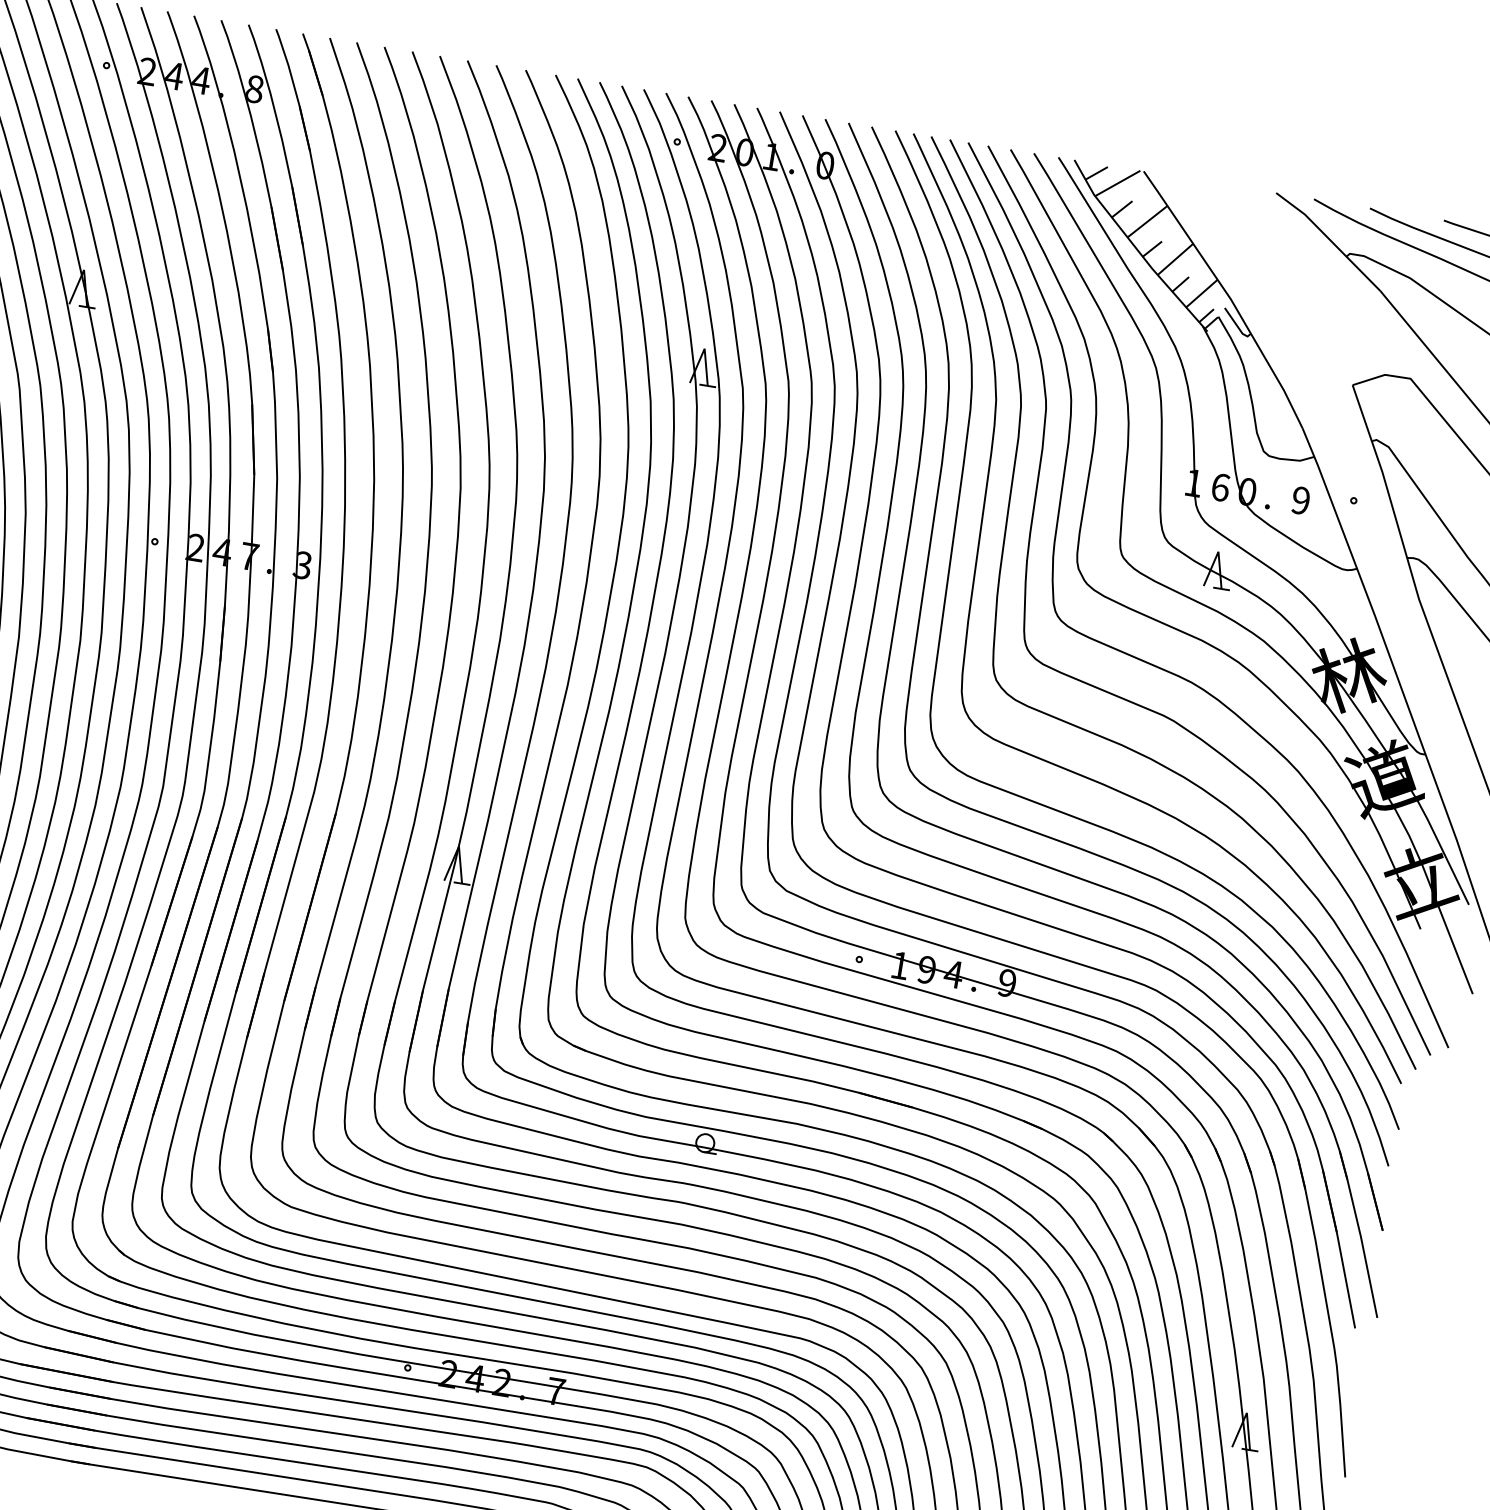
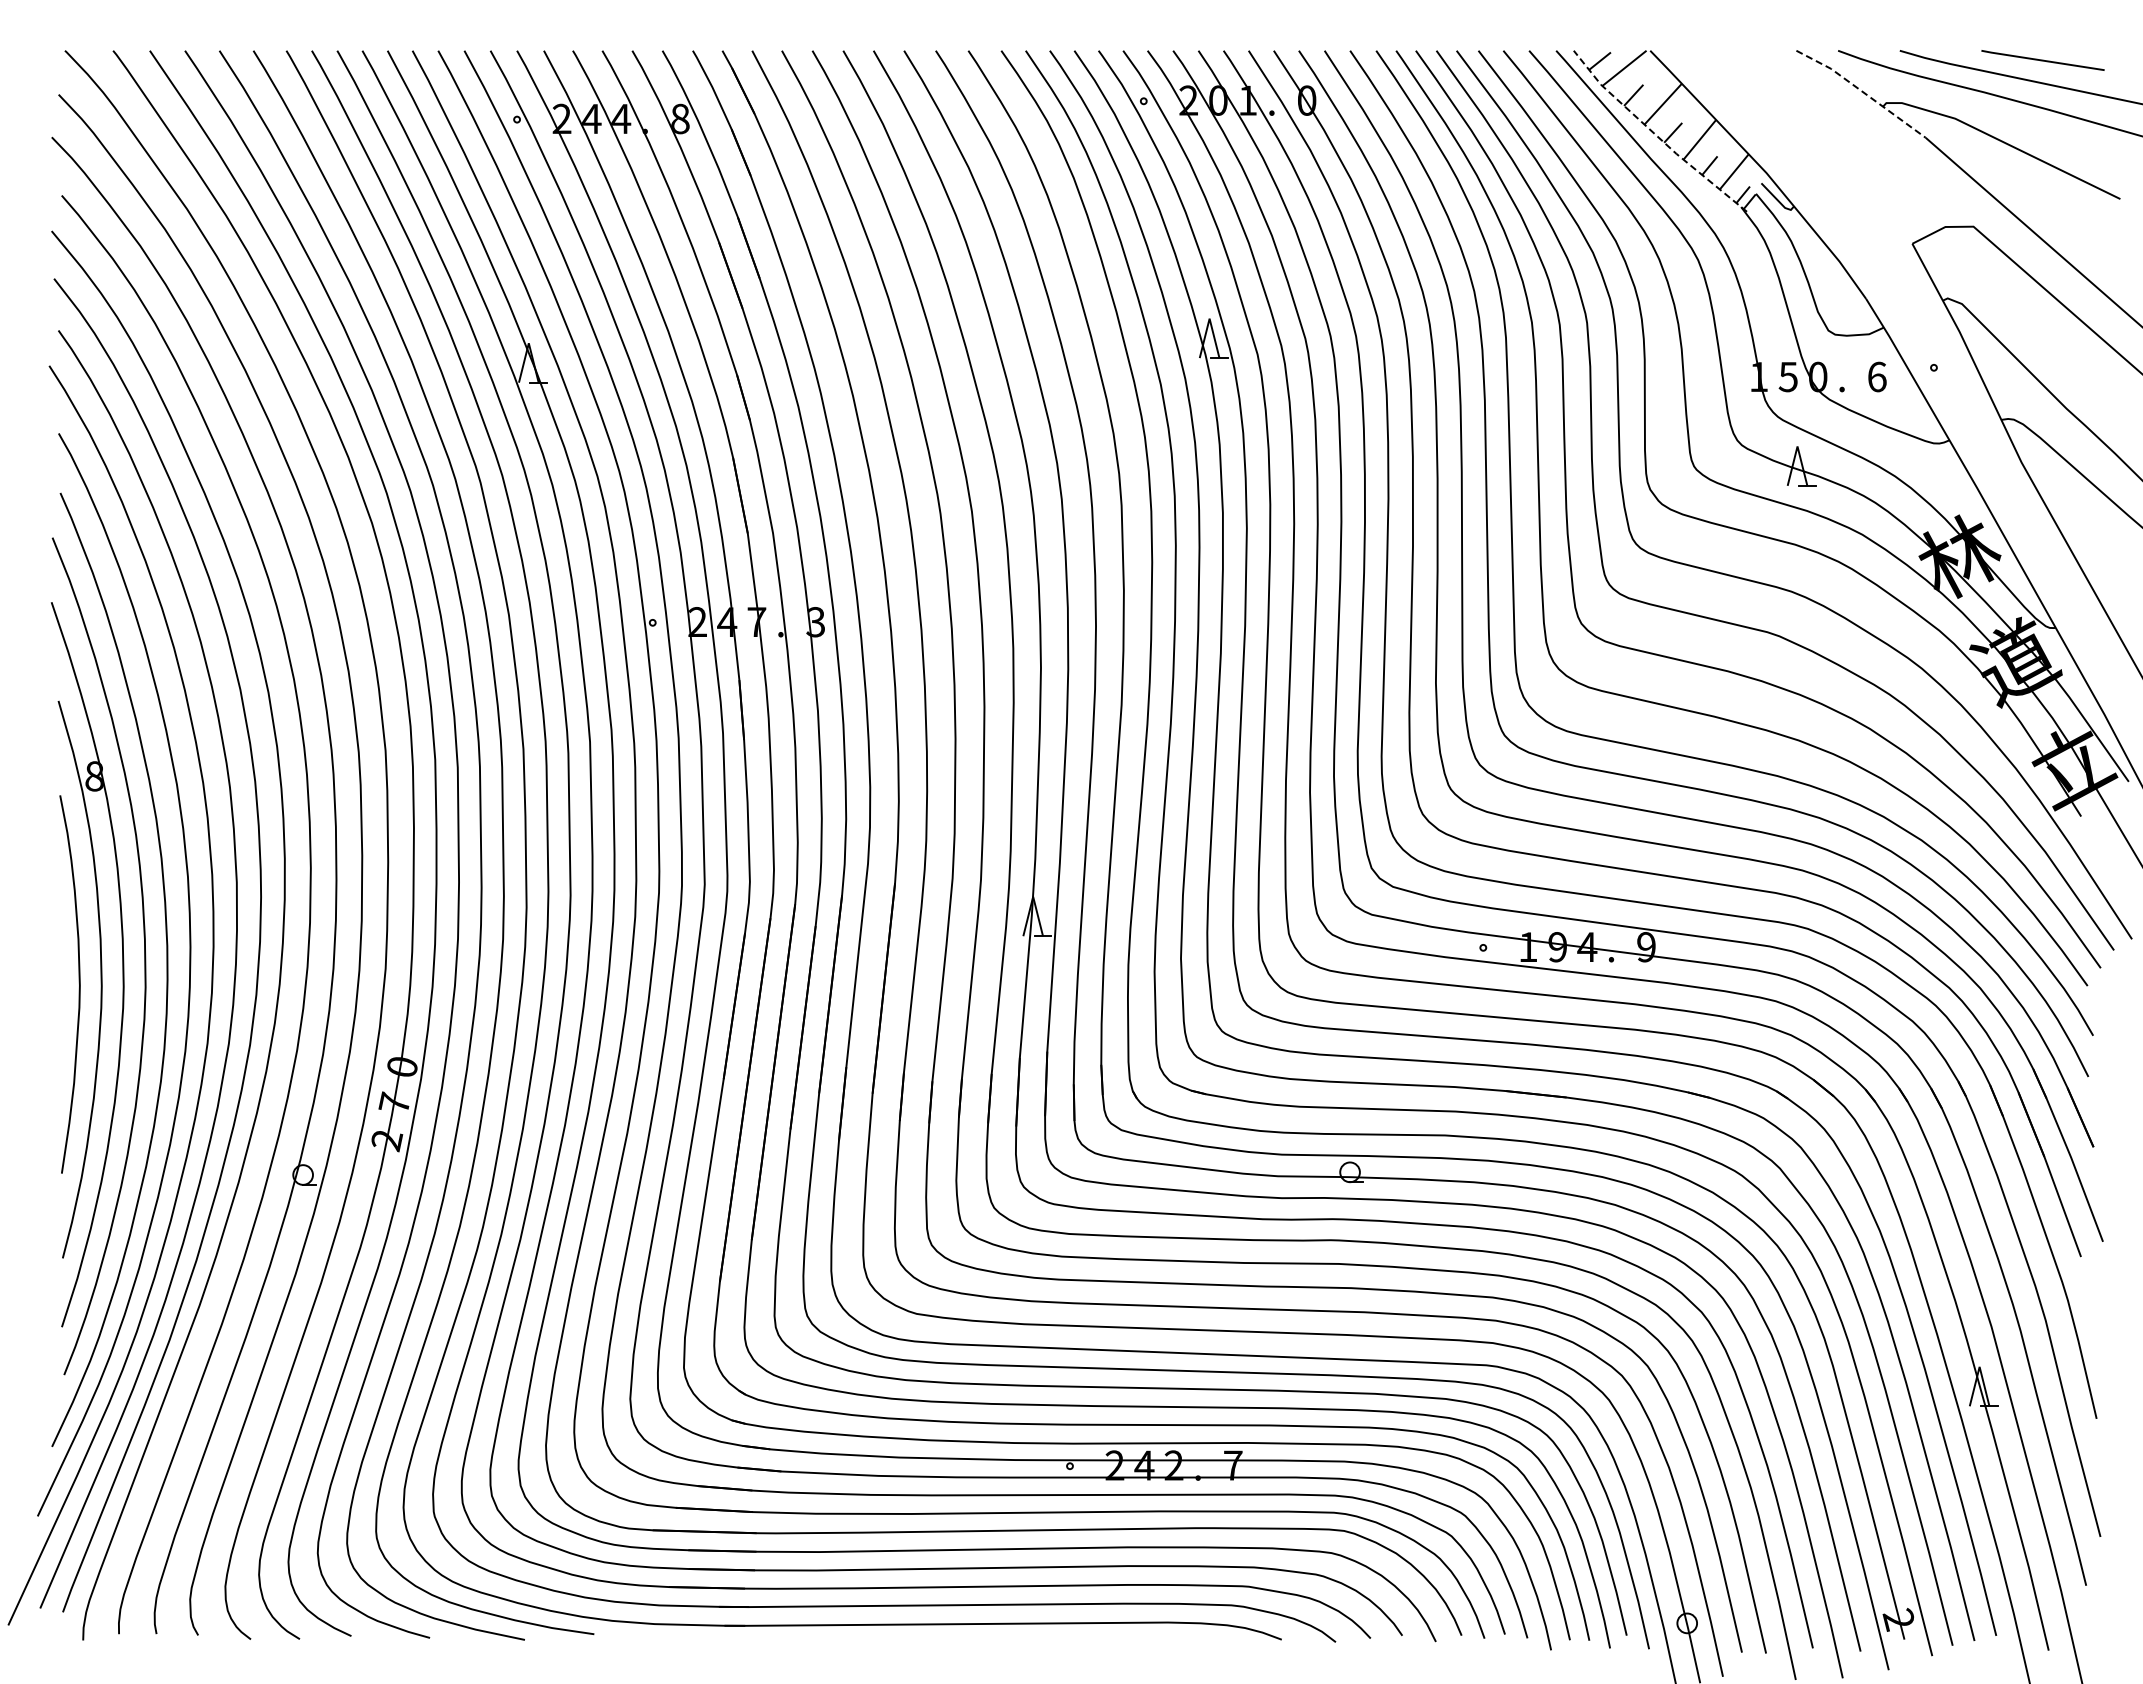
line: (1330, 239) -> (1862, 91), solid -> dashed
line: (1136, 249) -> (1656, 135), solid -> dashed
text: (1219, 486) -> (1787, 376), 6 -> 5
text: (1300, 500) -> (1876, 376), 9 -> 6

